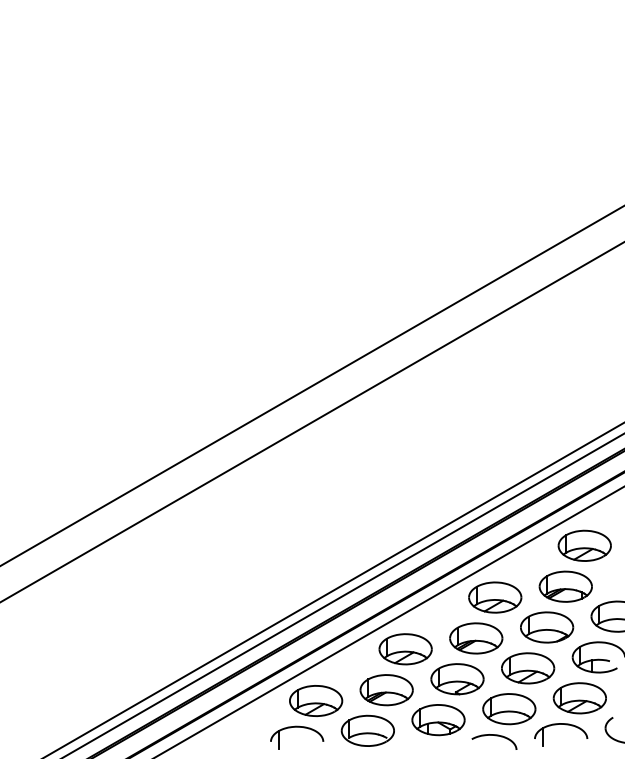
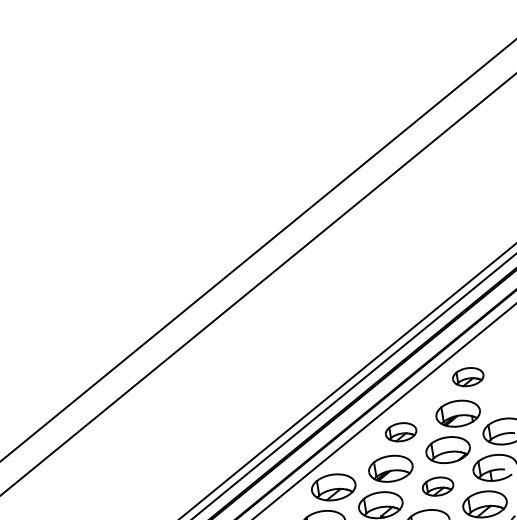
part: (584, 545) -> (468, 376), size x0.7
part: (495, 597) -> (401, 432), size x0.7
part: (528, 668) -> (438, 486), size x0.7

